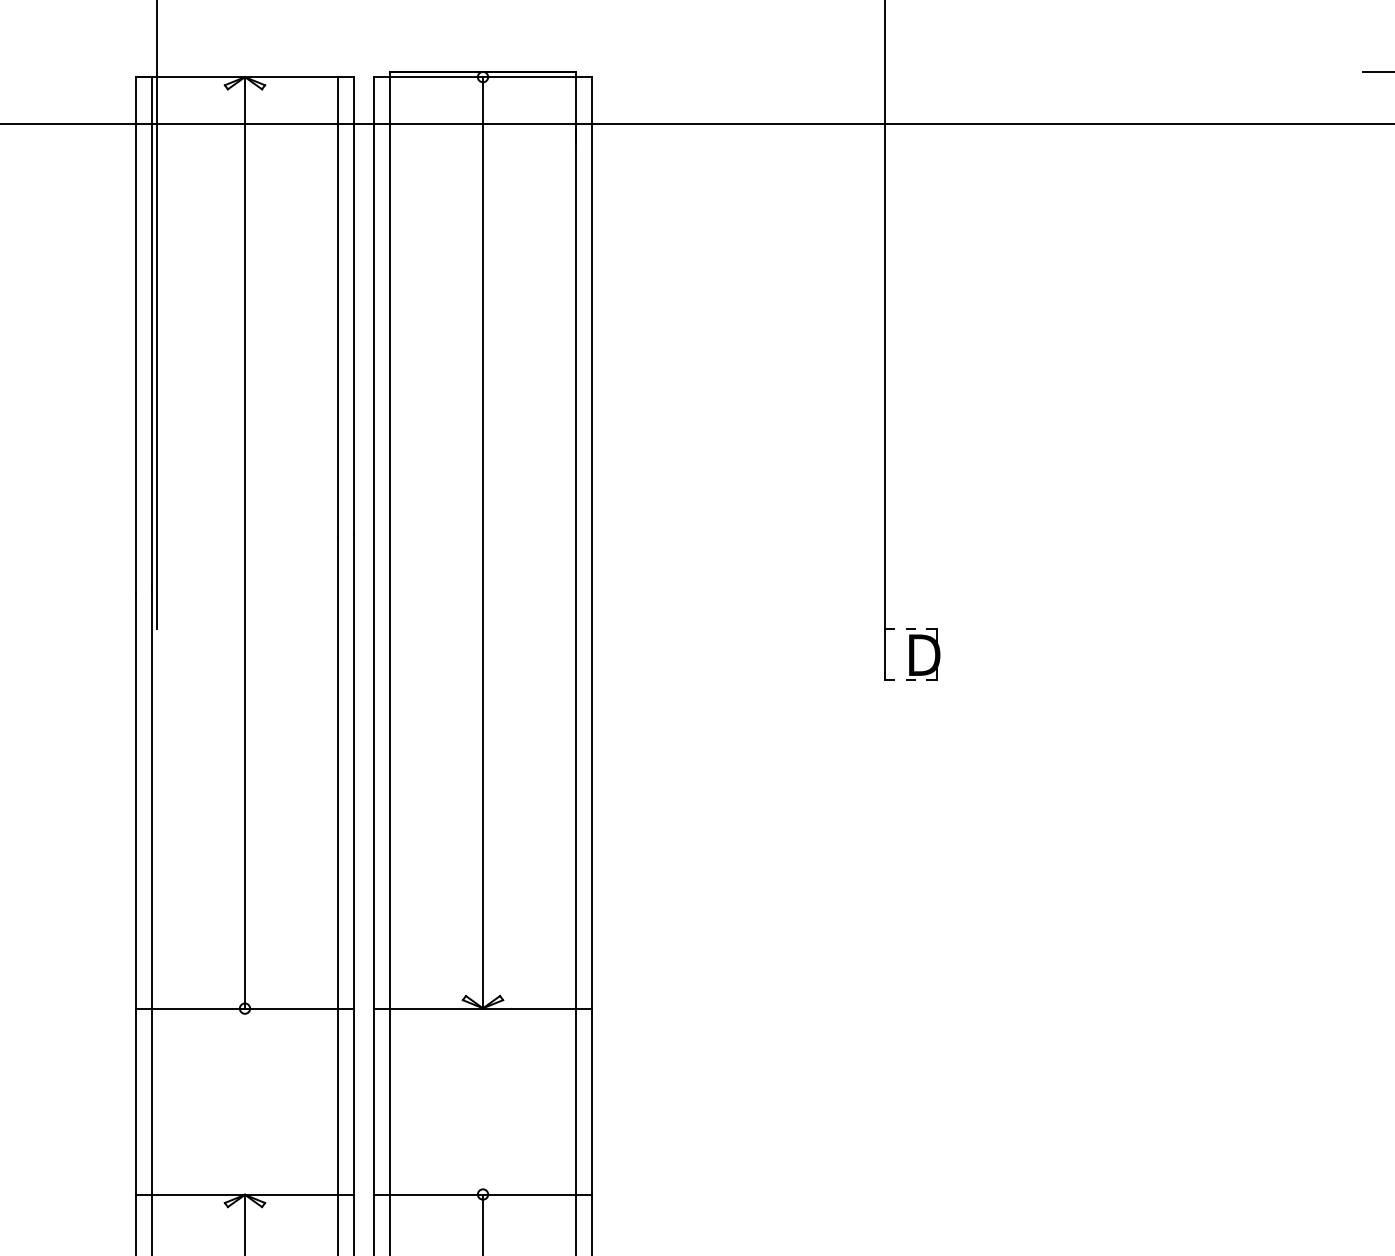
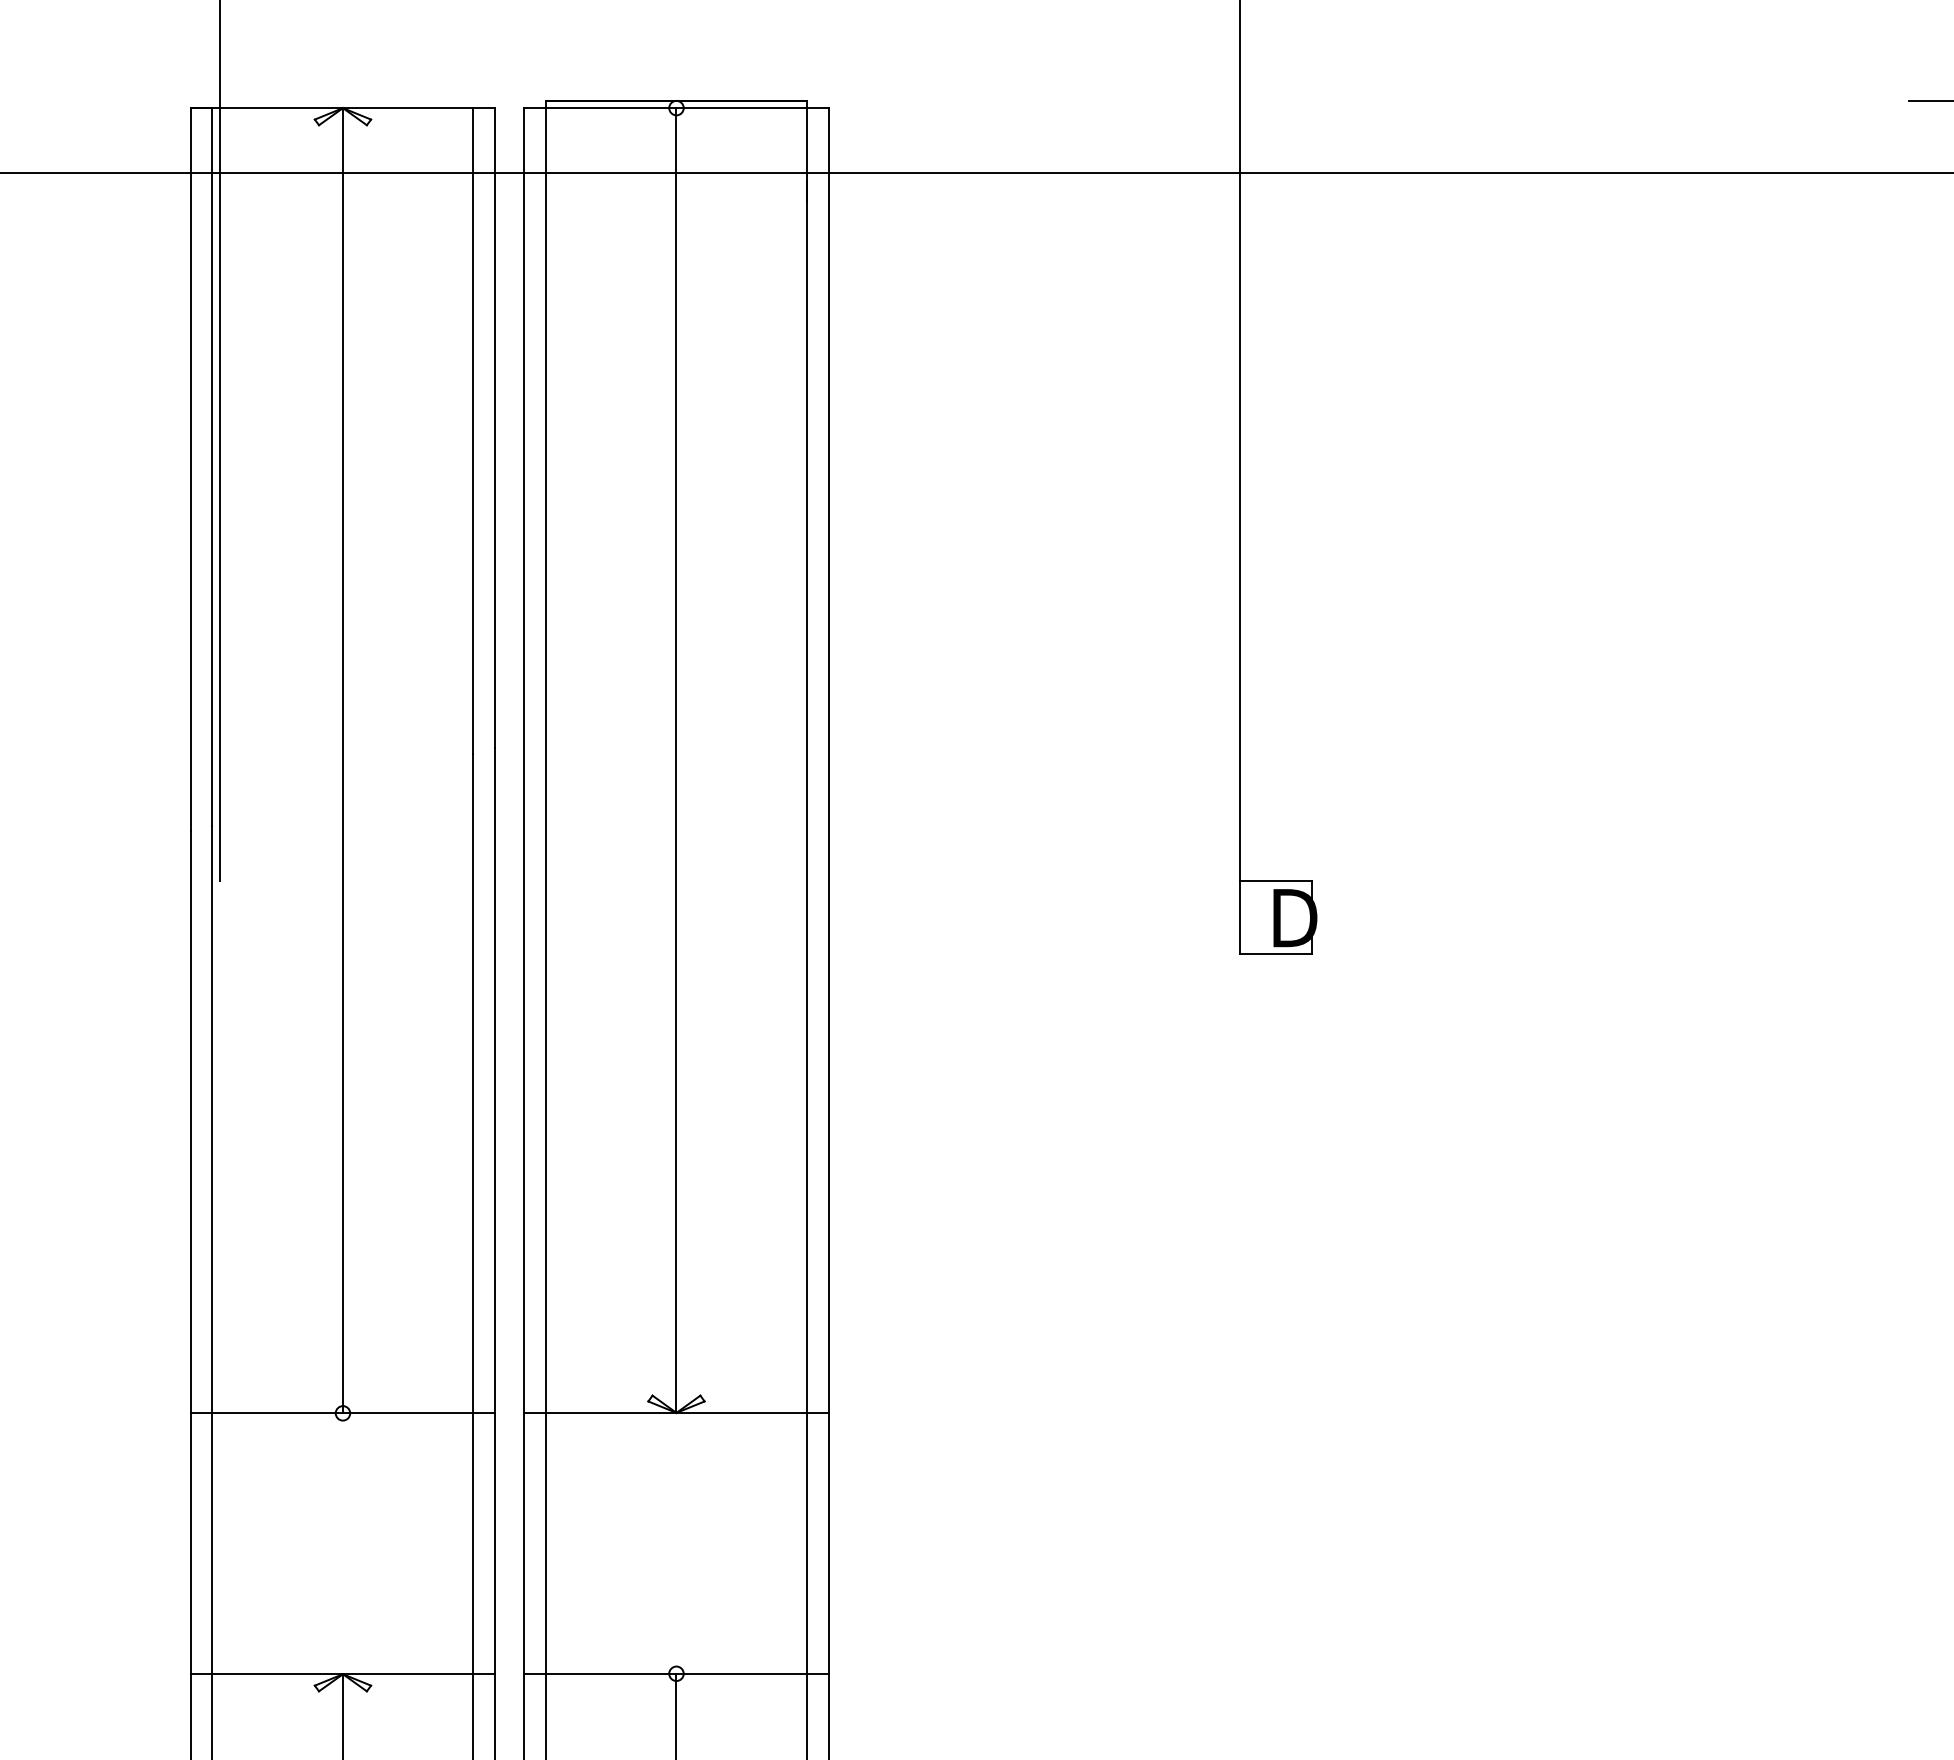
line: (910, 629) -> (1275, 881), dashed -> solid
line: (911, 680) -> (1276, 953), dashed -> solid

